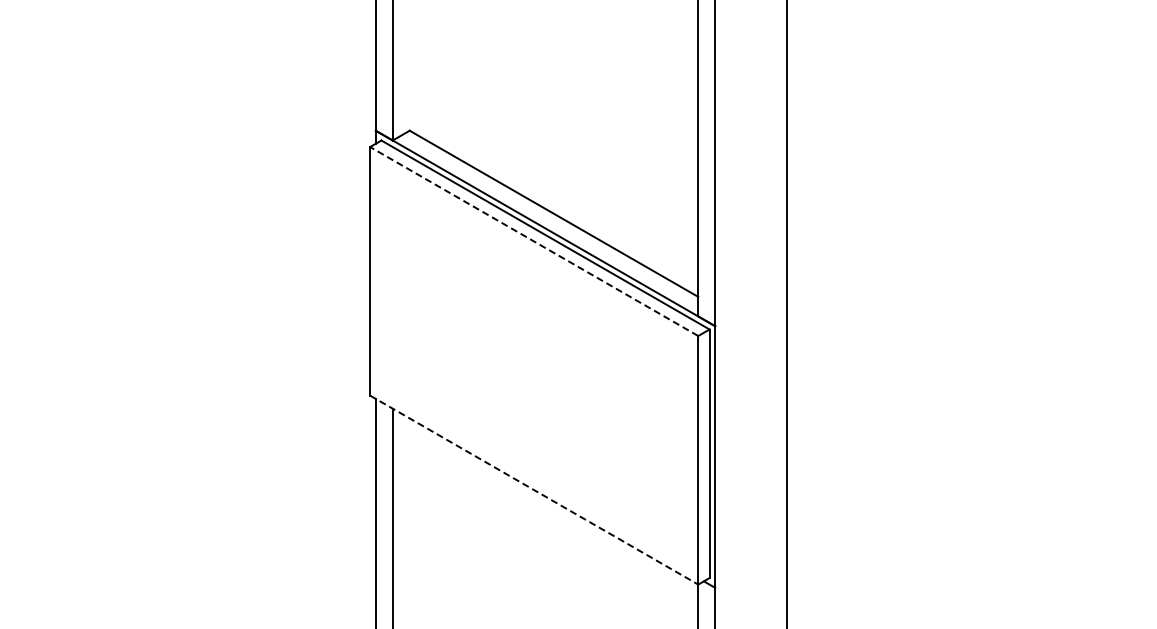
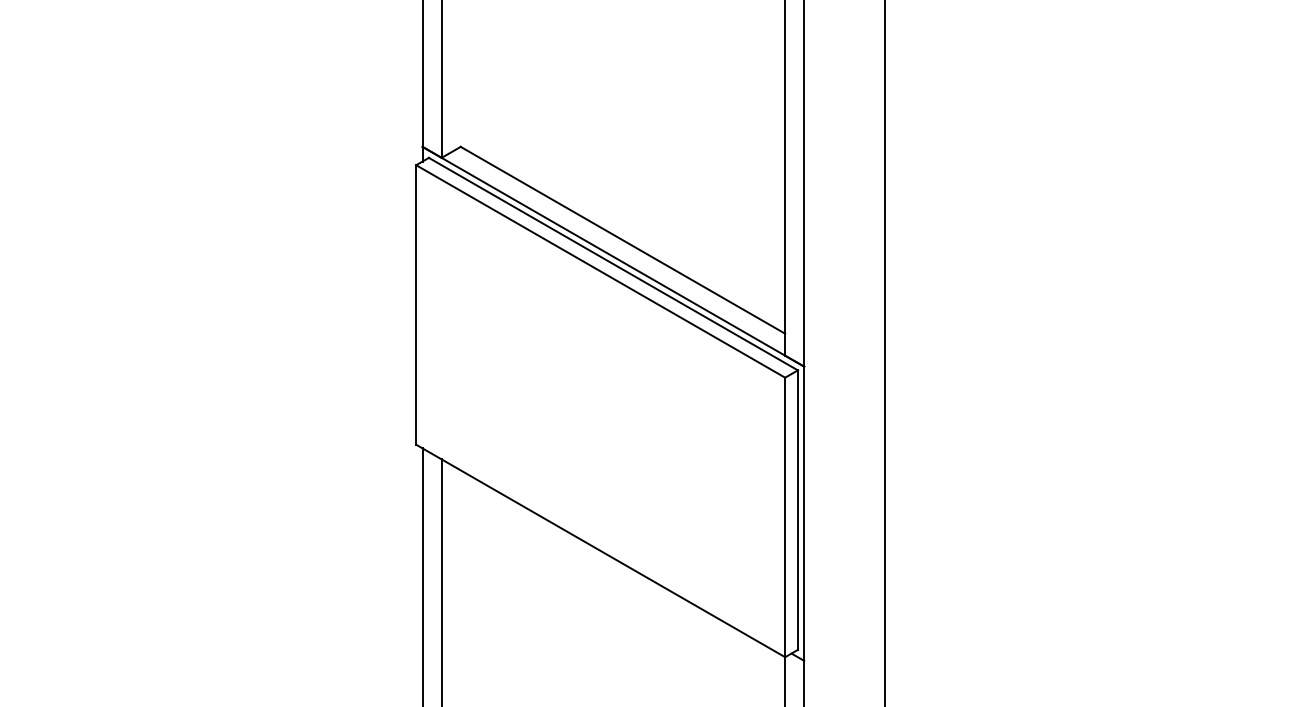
line: (533, 241) -> (599, 271), dashed -> solid
line: (534, 490) -> (601, 551), dashed -> solid

